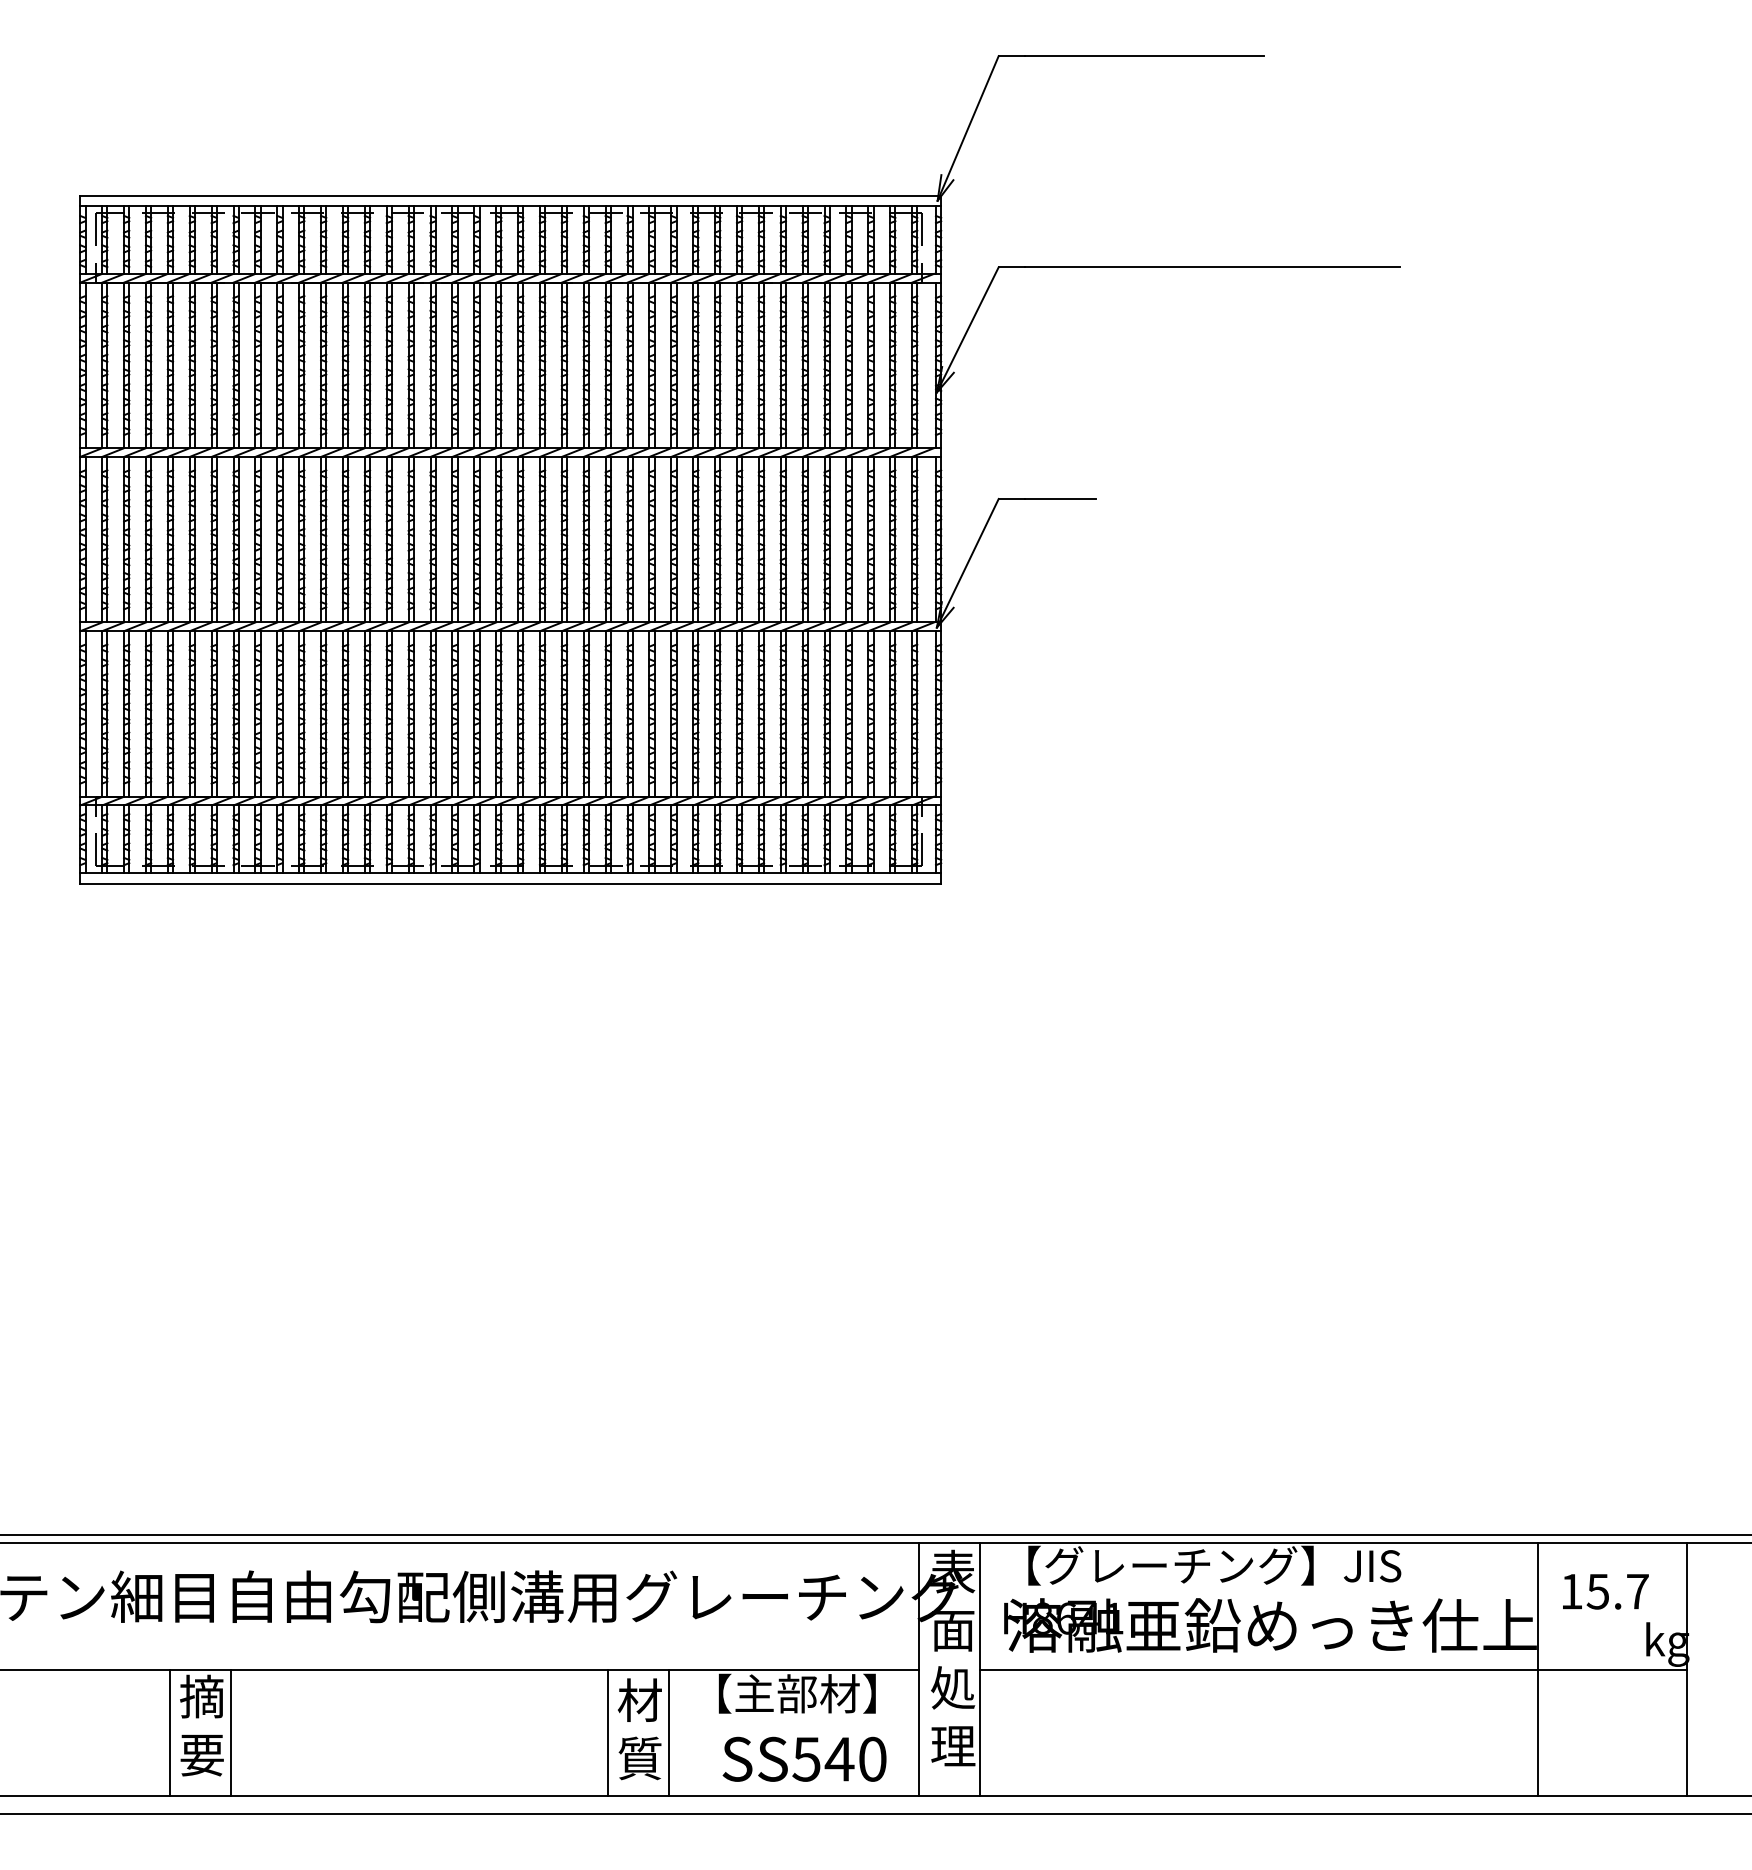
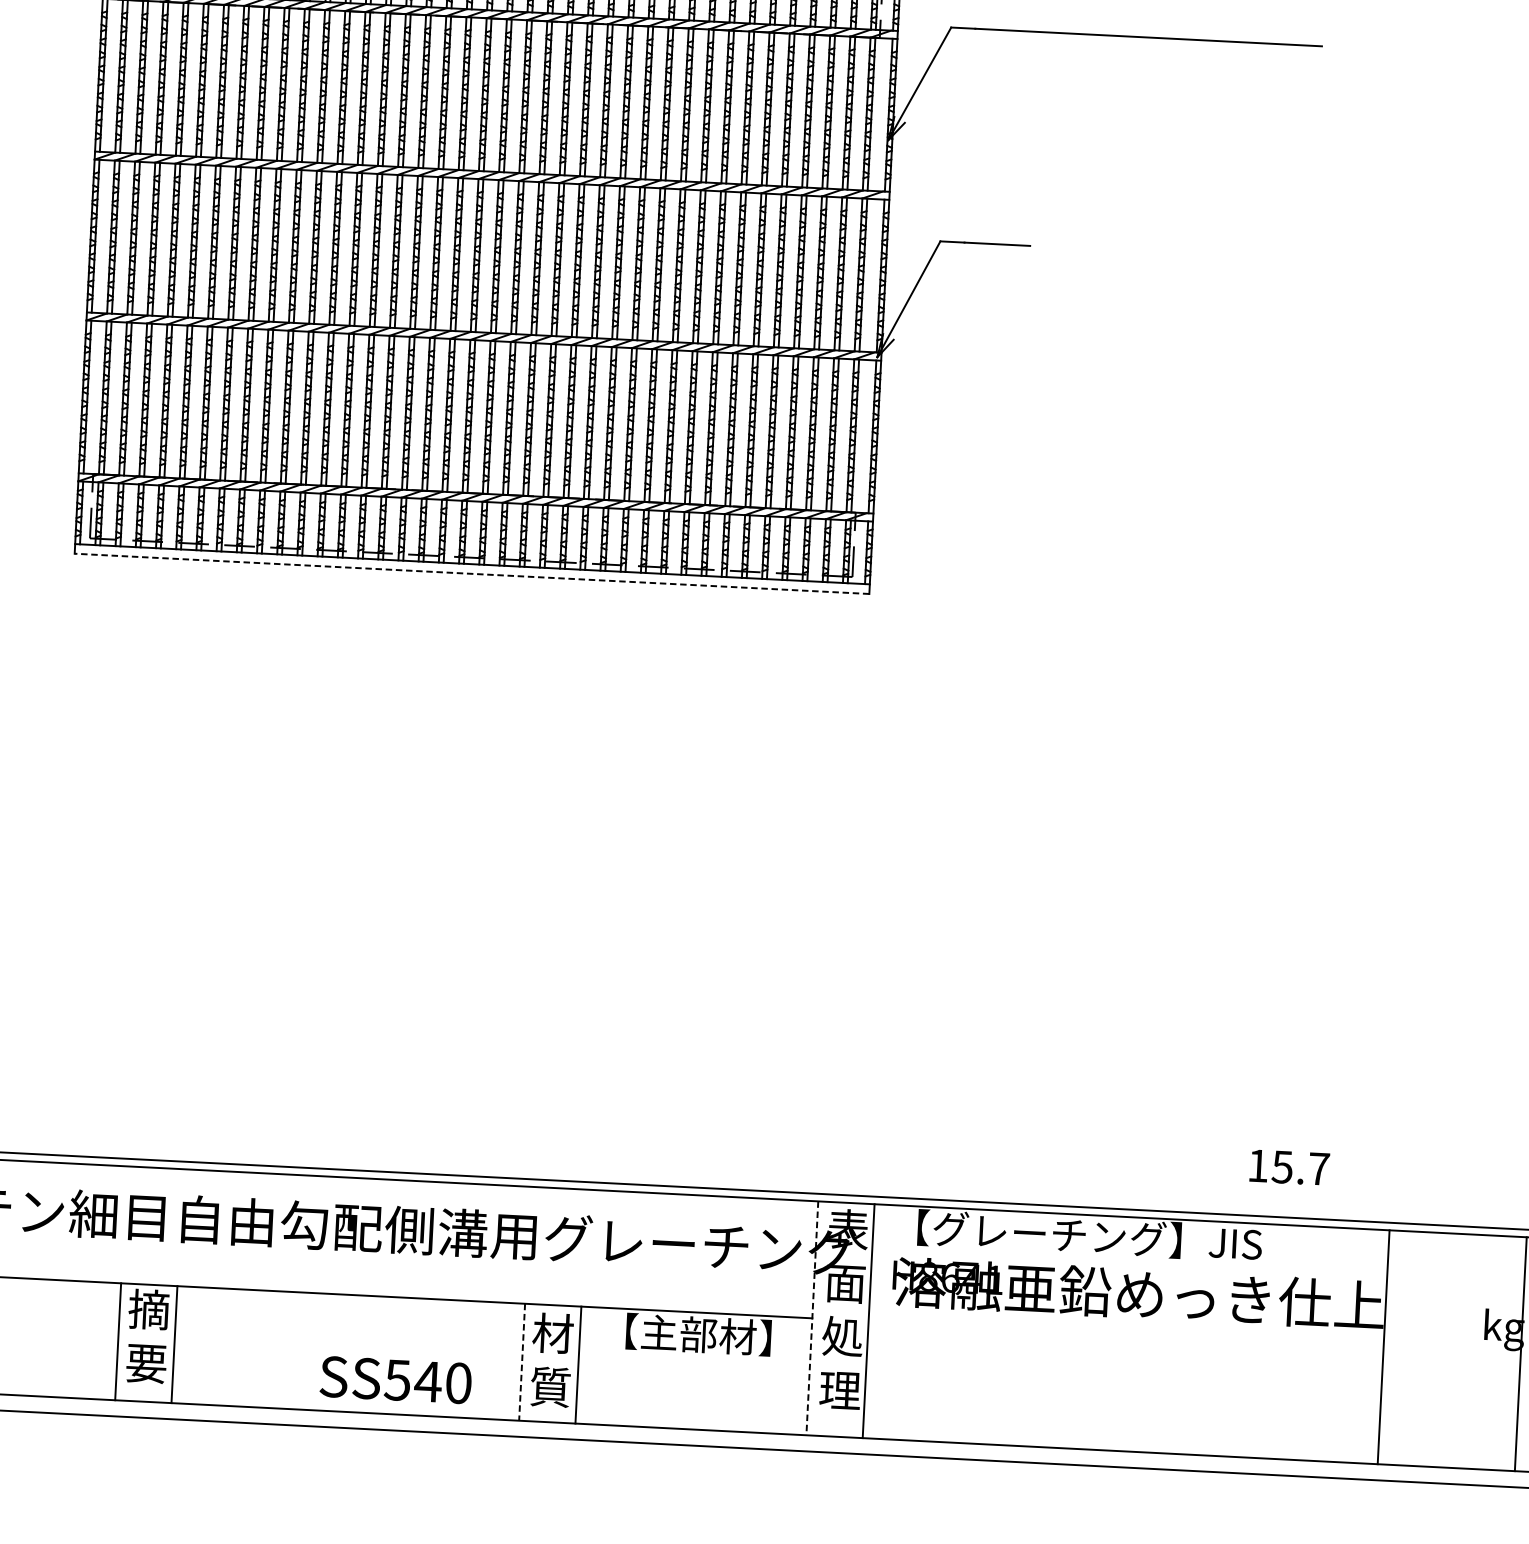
line: (510, 883) -> (471, 573), solid -> dashed
text: (1605, 1591) -> (1289, 1167), moved
line: (919, 1669) -> (812, 1318), solid -> dashed
line: (1333, 1669) -> (1194, 1337), removed
line: (608, 1733) -> (522, 1362), solid -> dashed
text: (804, 1758) -> (395, 1379), moved

